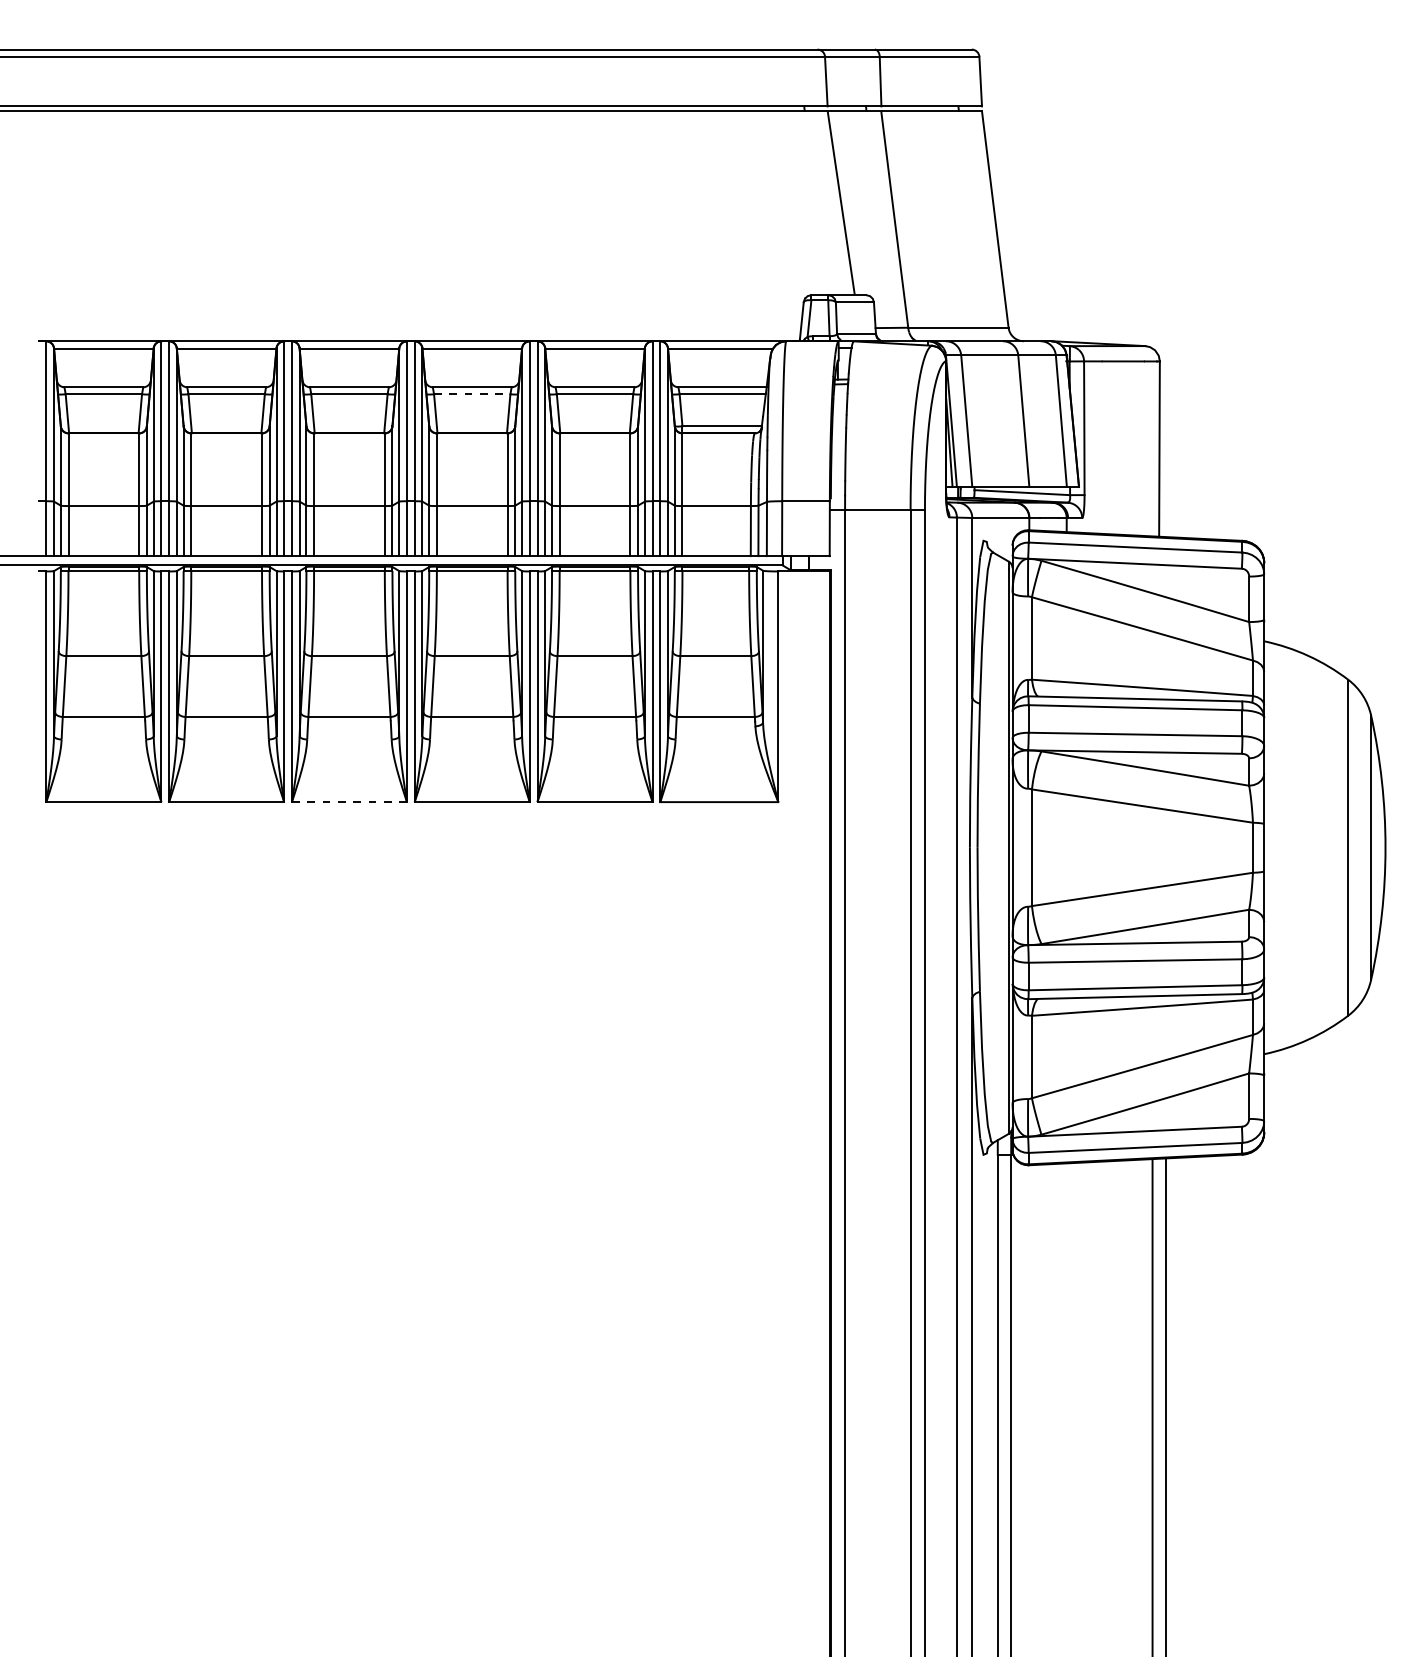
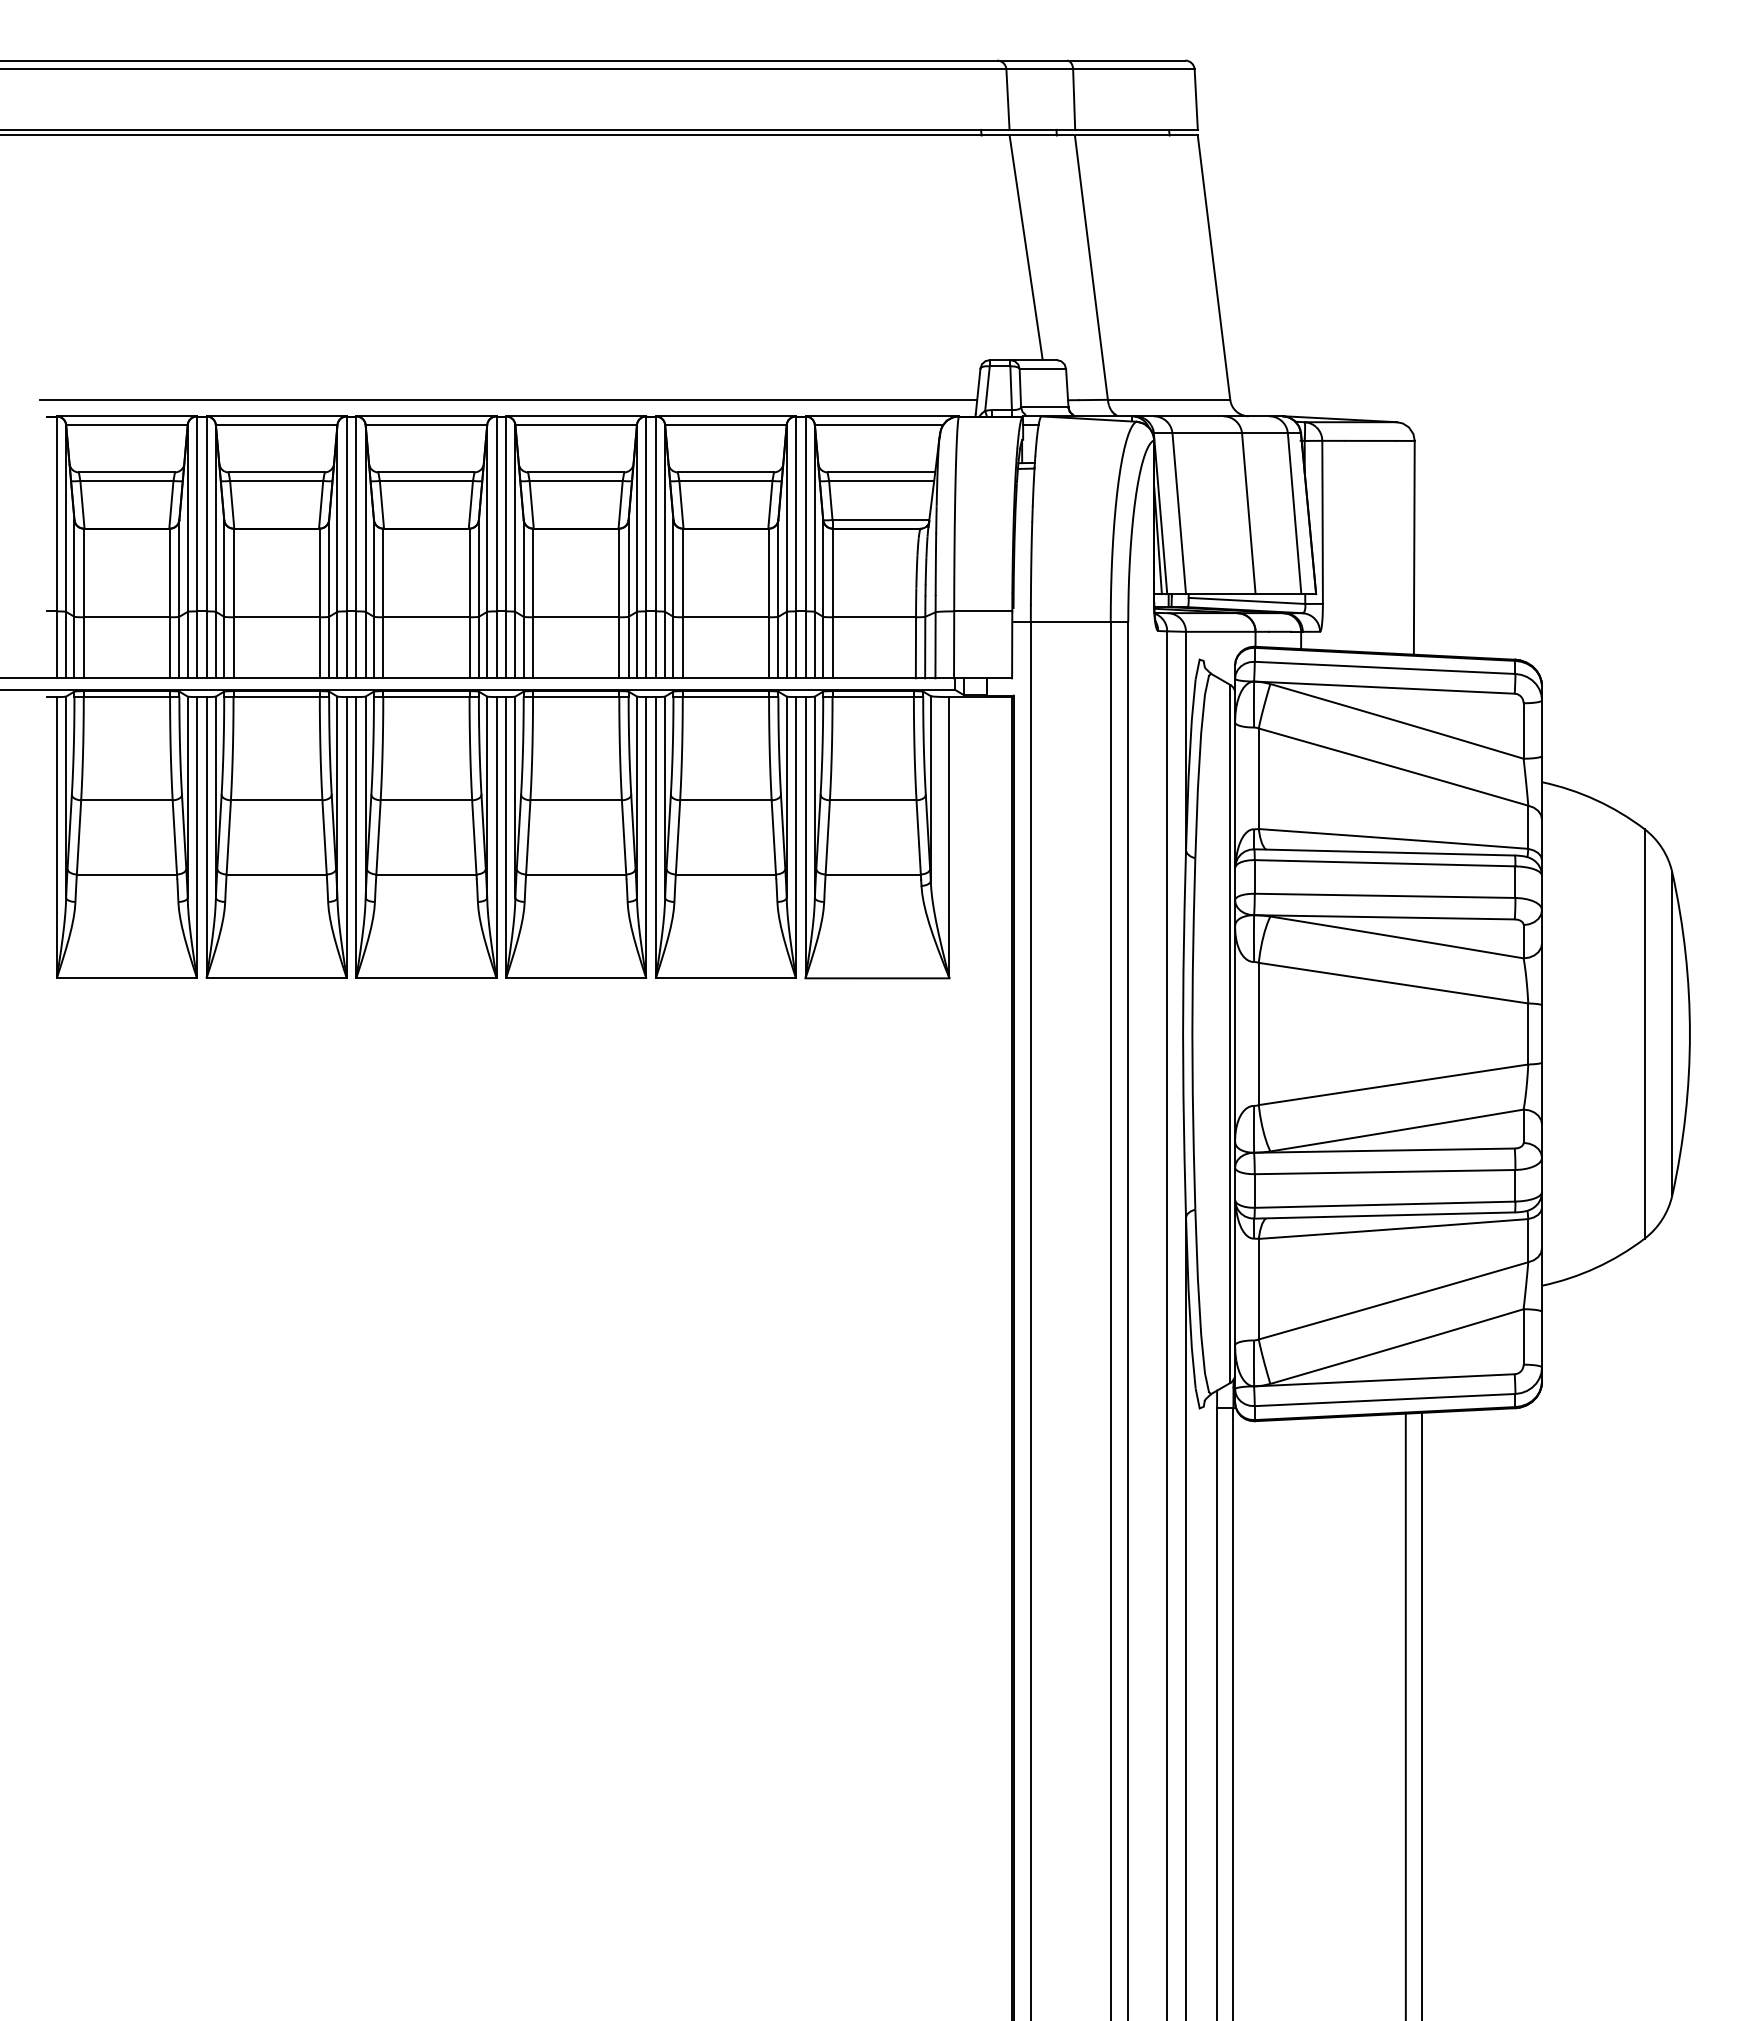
line: (416, 328) -> (508, 400), added
line: (472, 393) -> (576, 480), dashed -> solid
line: (348, 802) -> (425, 978), dashed -> solid

